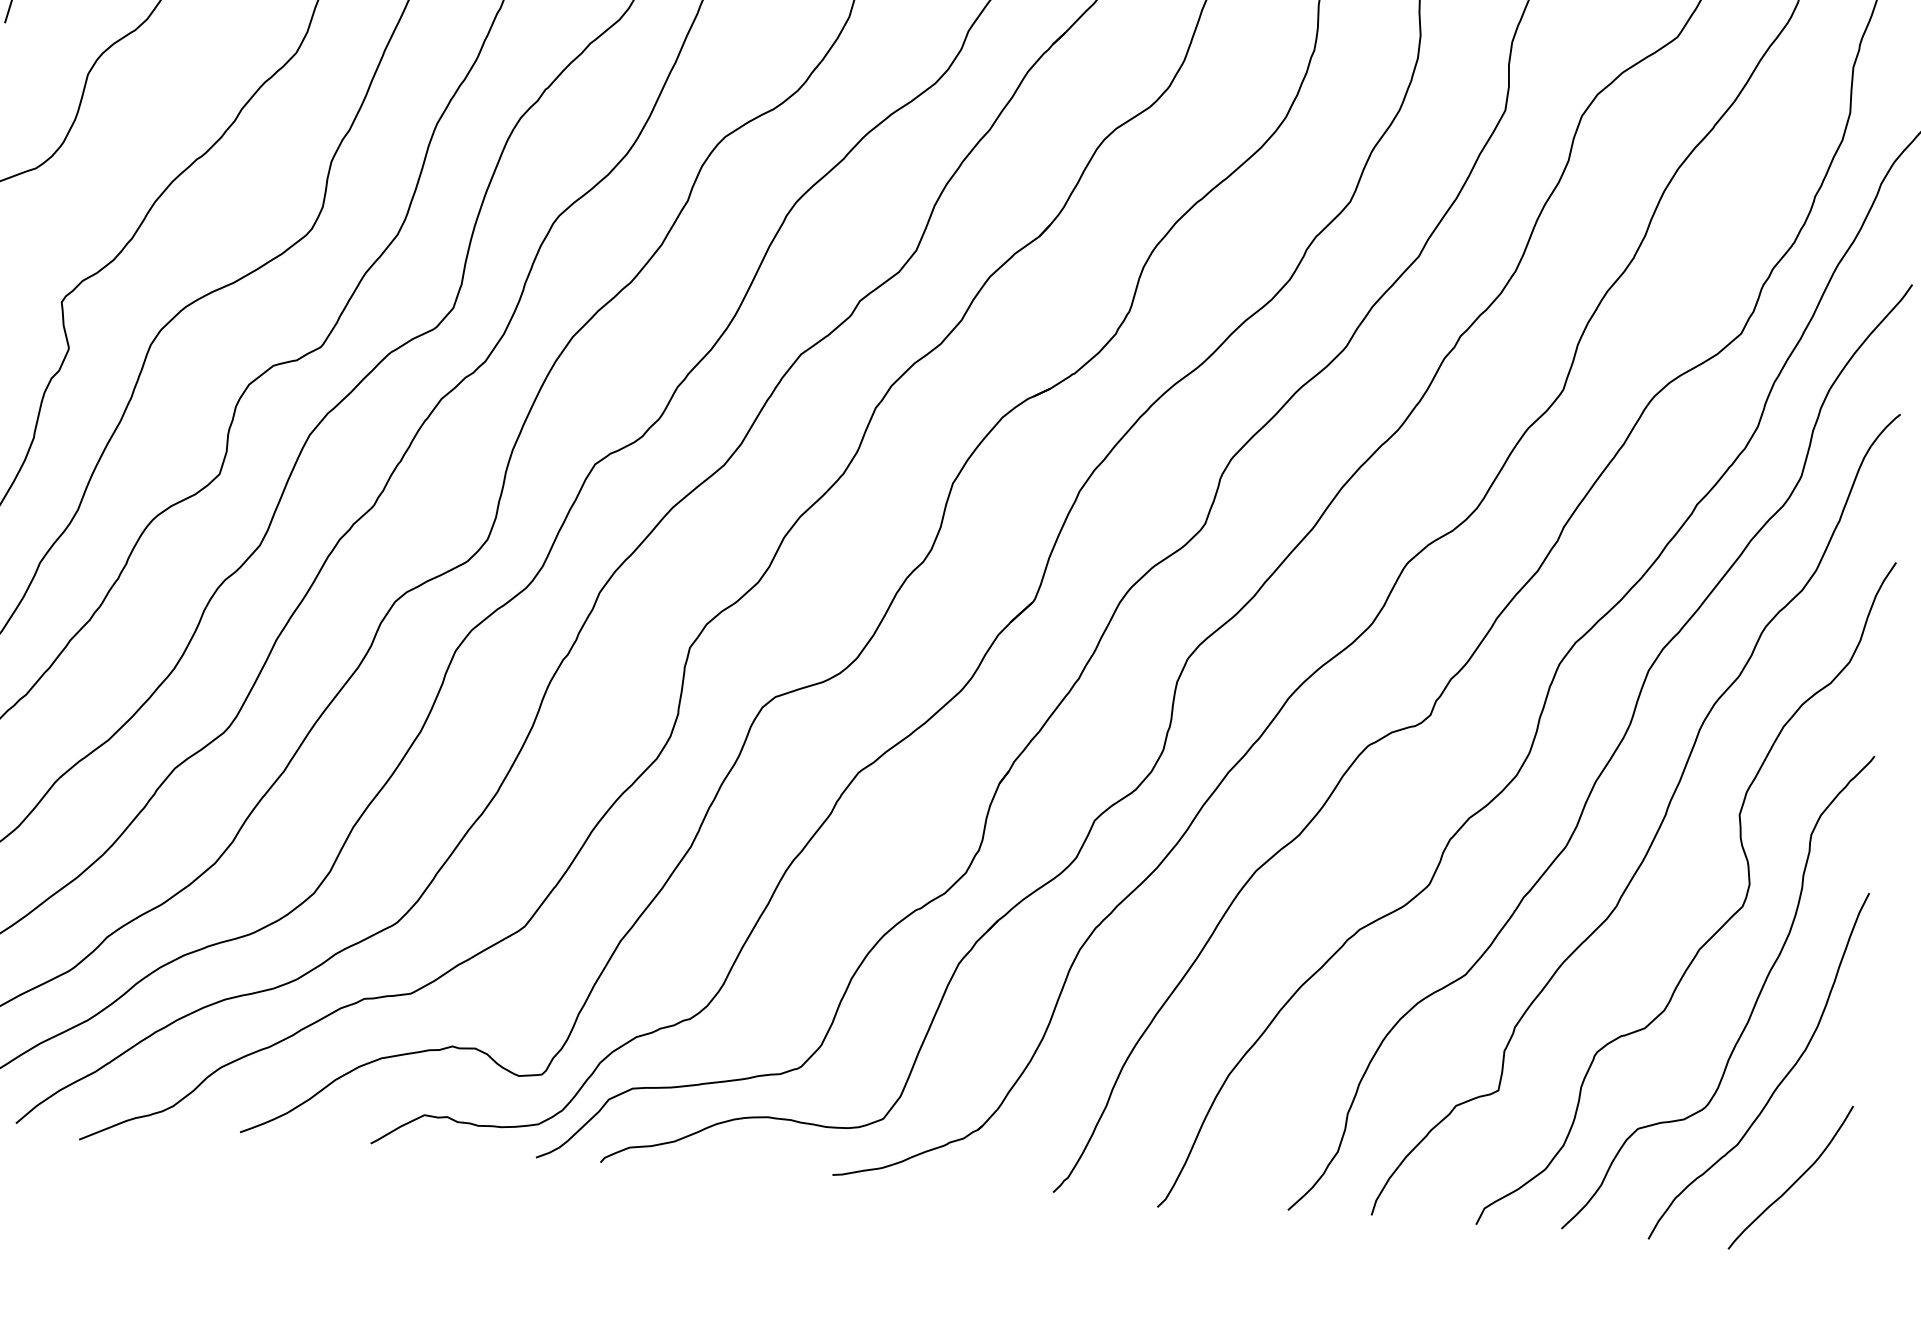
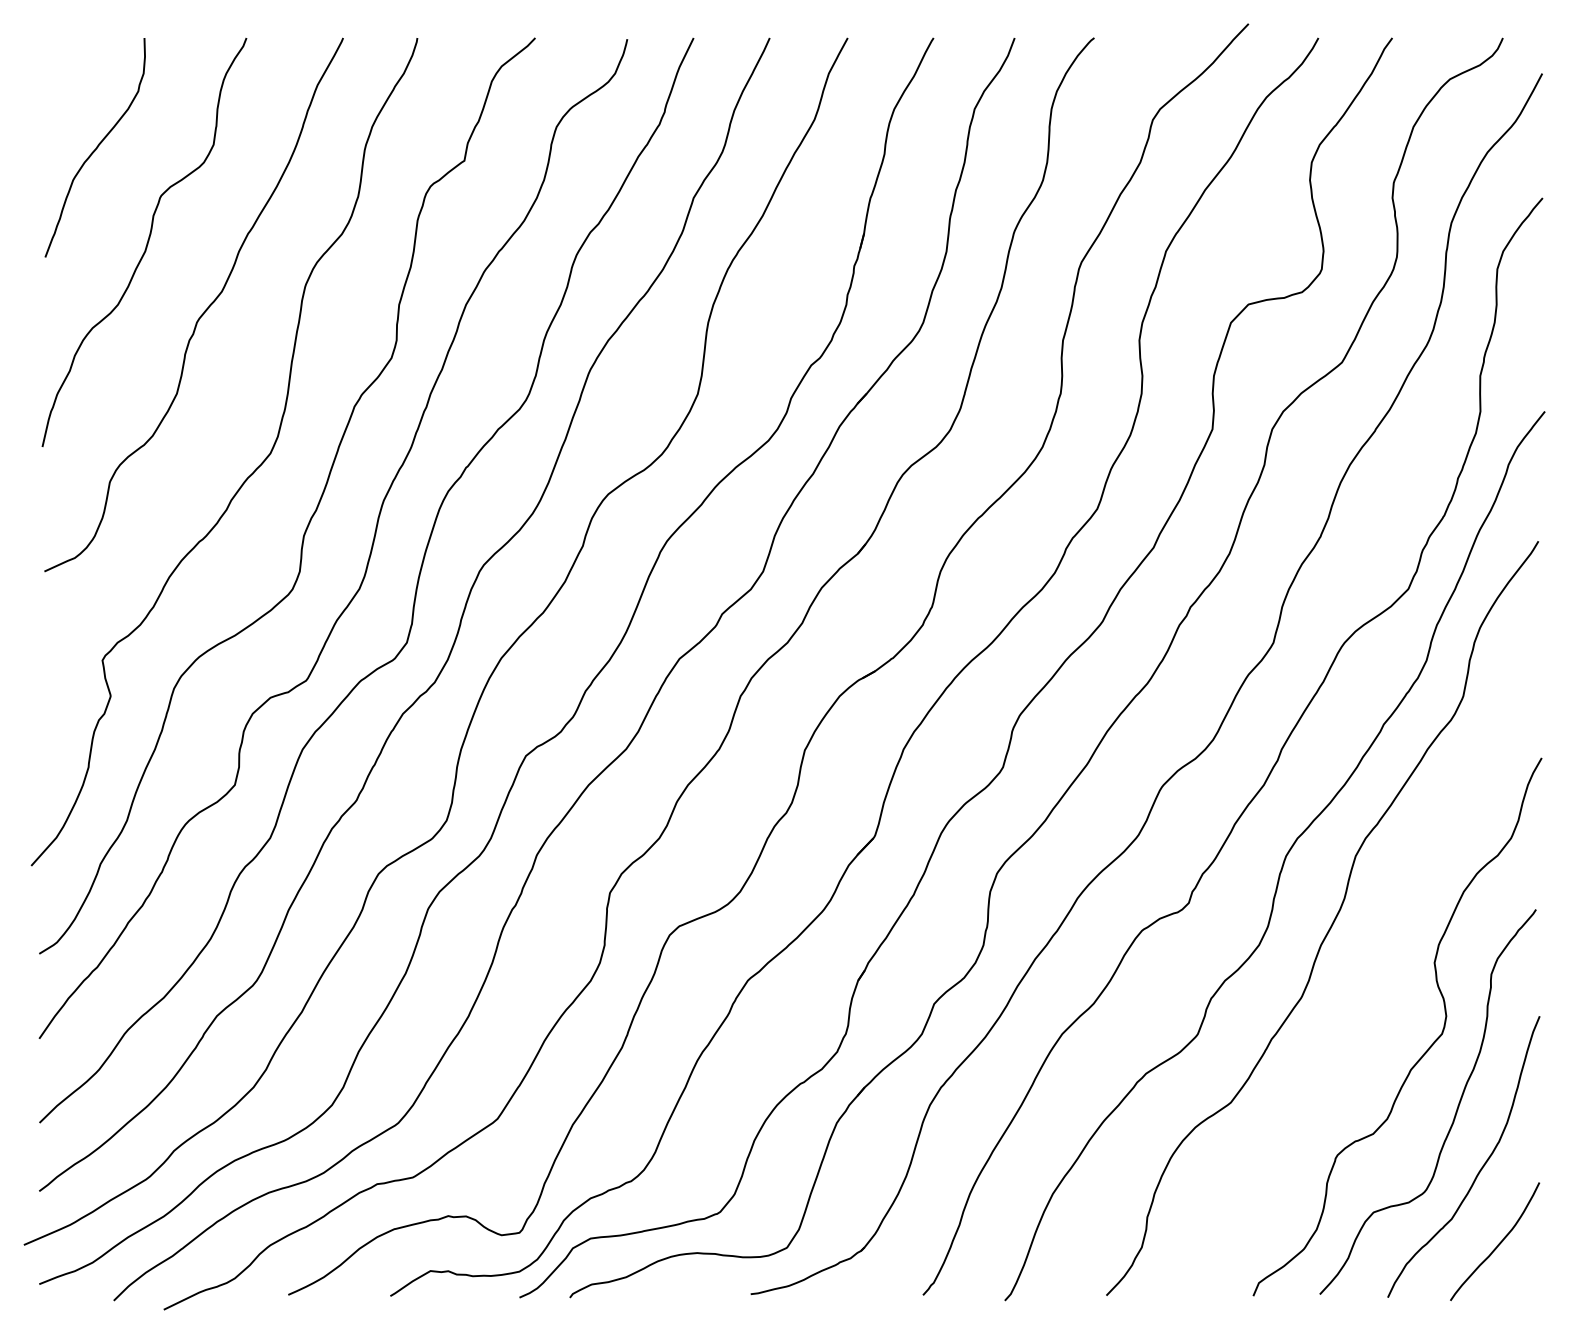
curve: (1657, 828) -> (1371, 978), removed

